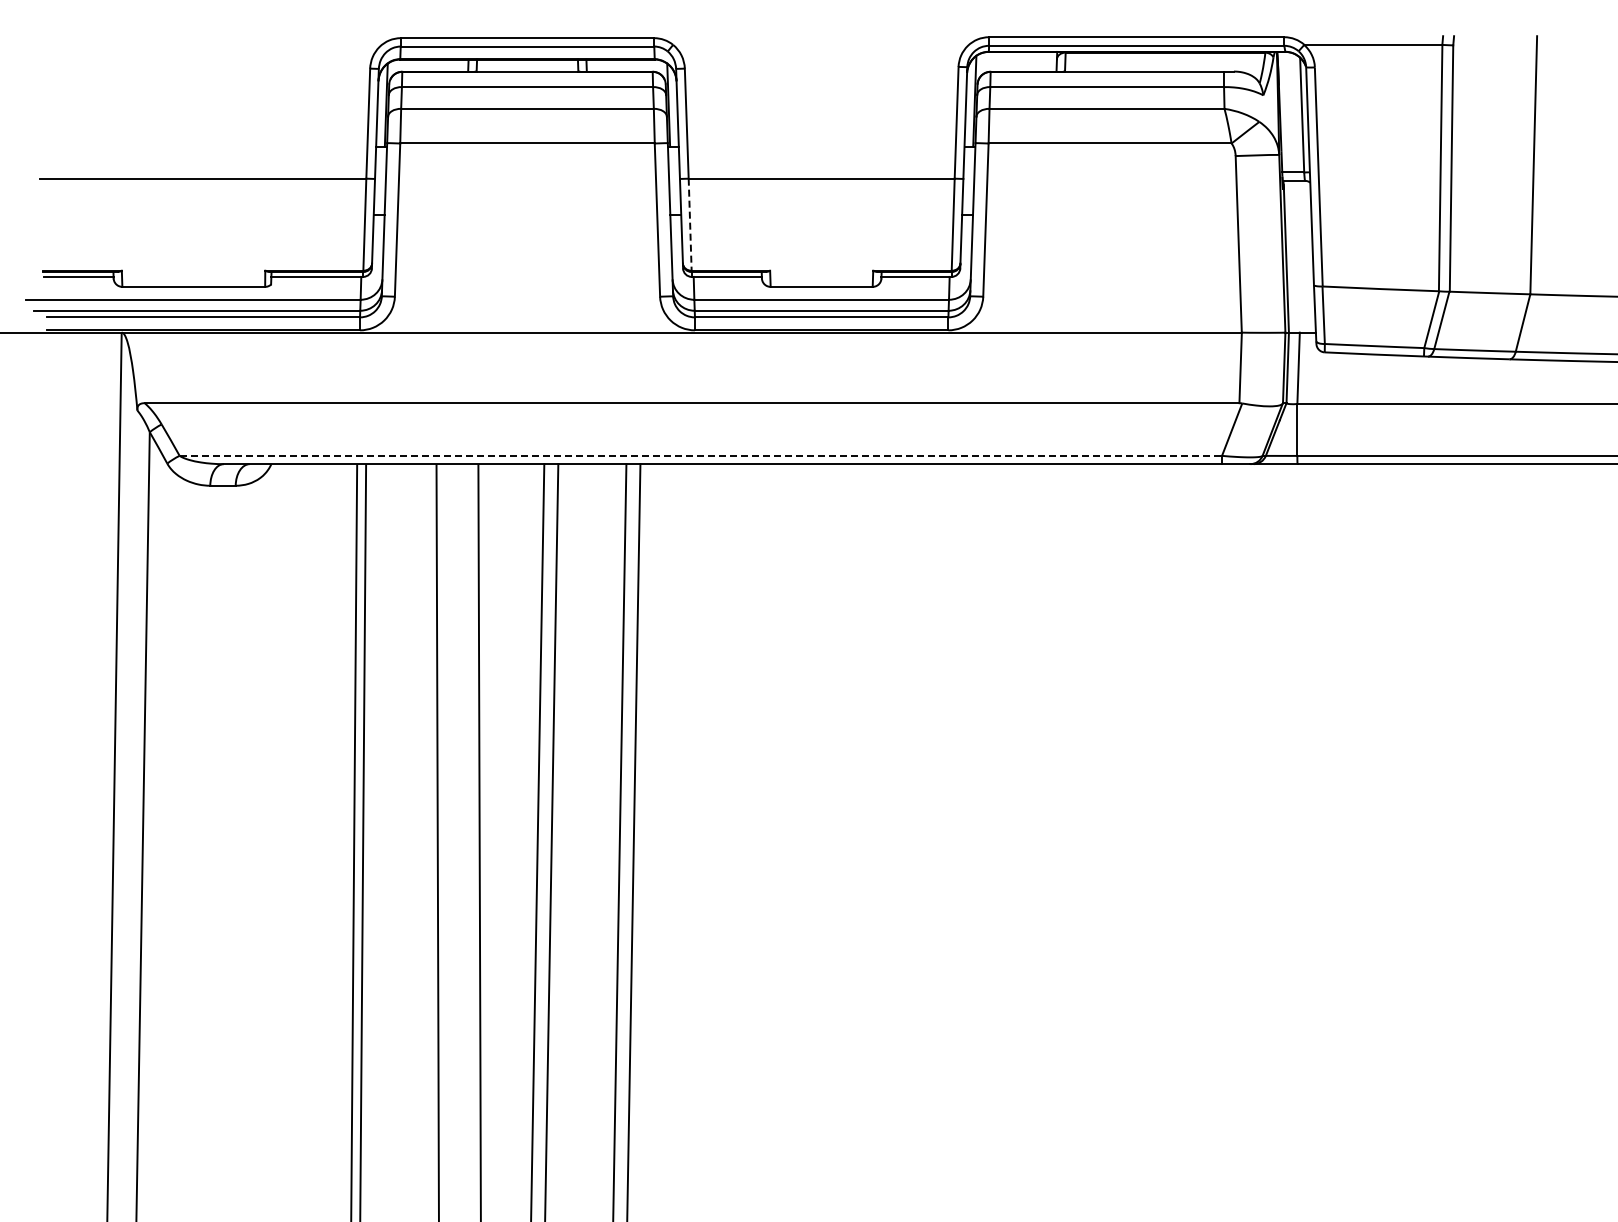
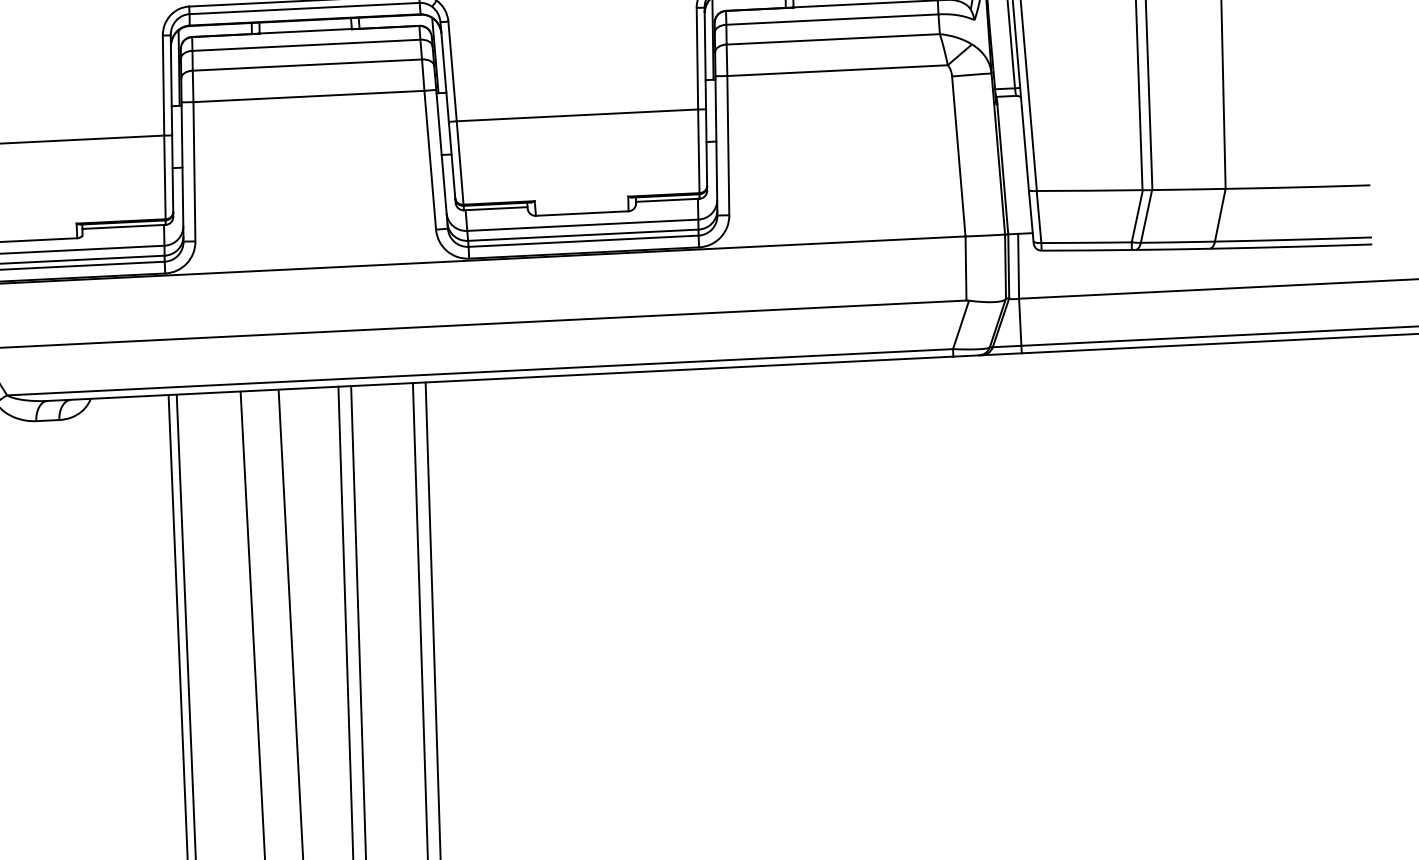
line: (690, 225) -> (460, 163), dashed -> solid
line: (701, 455) -> (480, 371), dashed -> solid

